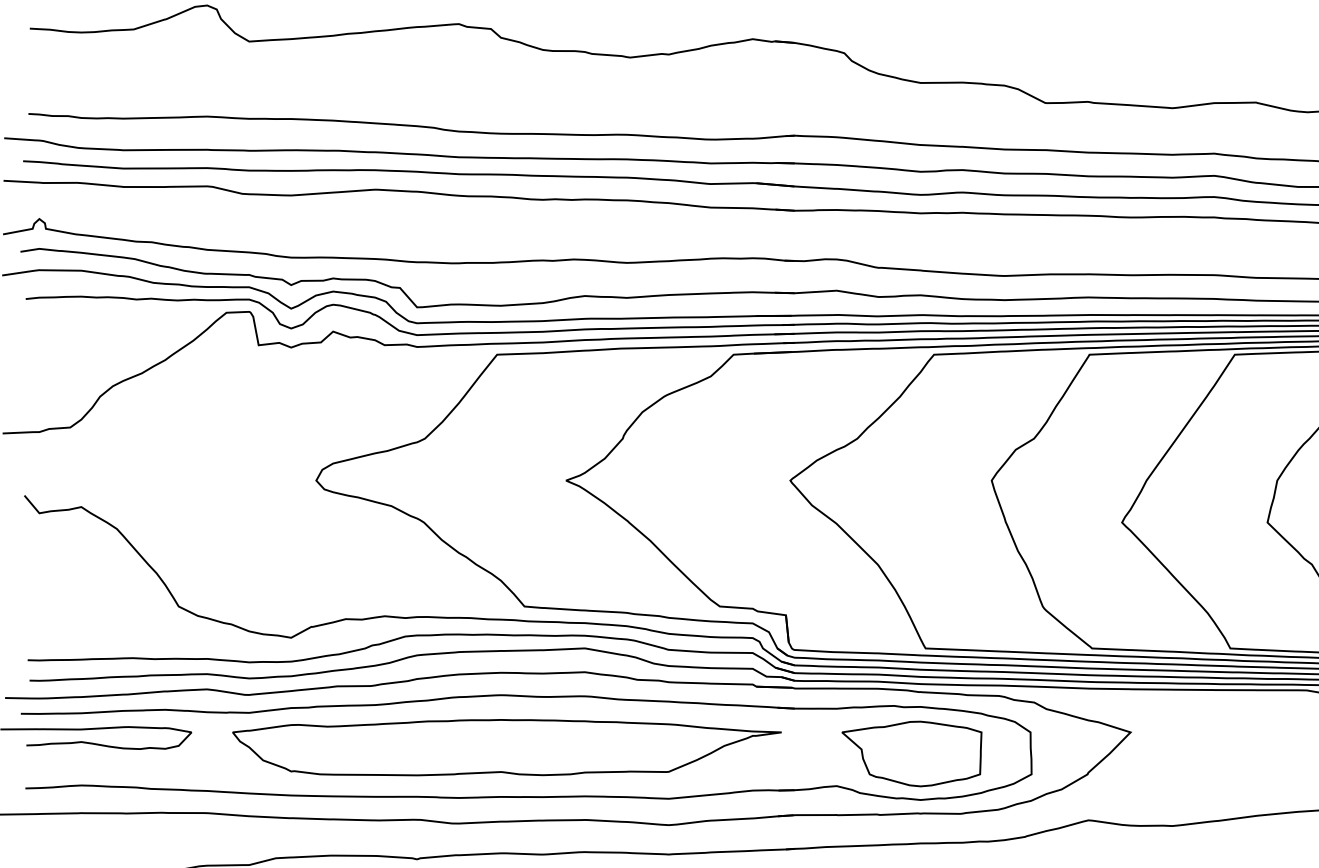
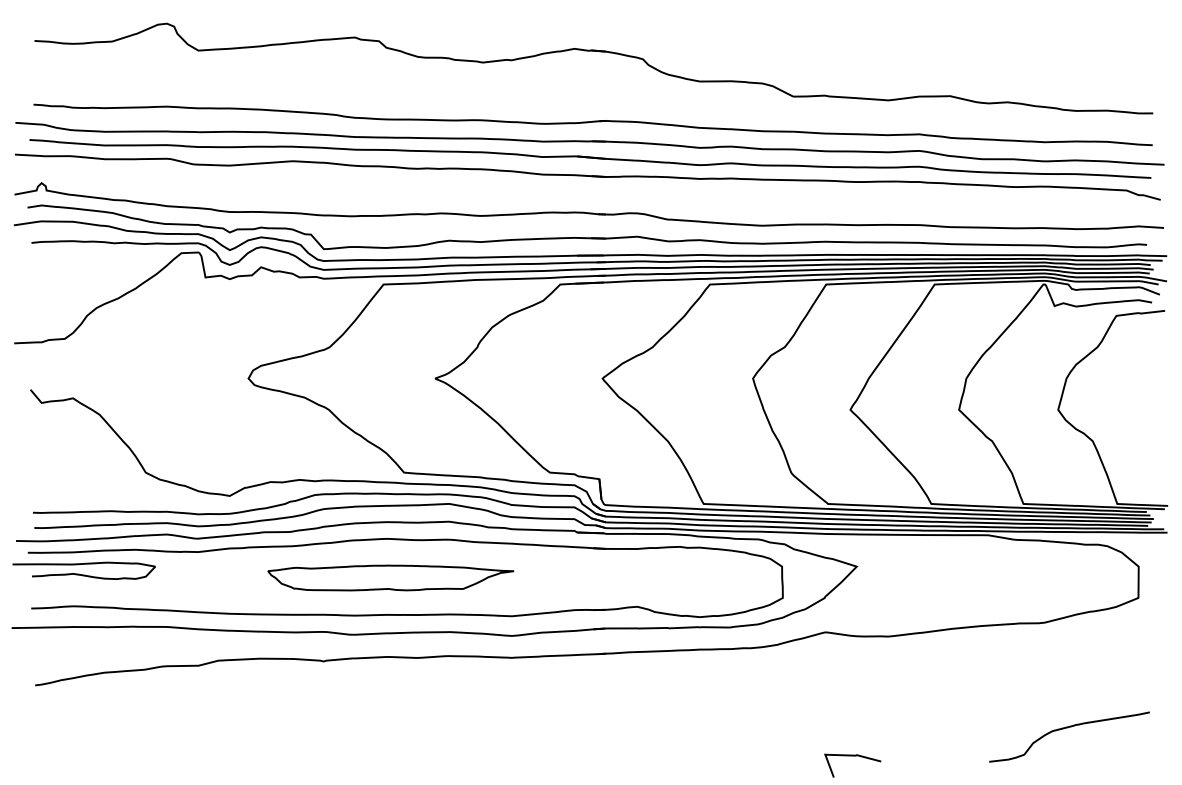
part: (506, 746) -> (390, 577), size x0.6
part: (911, 753) -> (693, 582), removed

